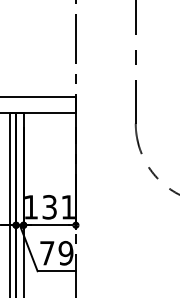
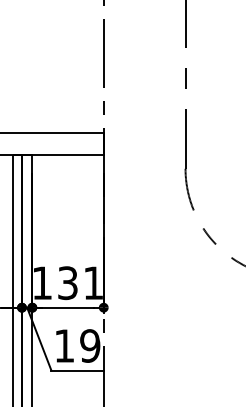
text: (47, 252) -> (64, 345), 79 -> 19

